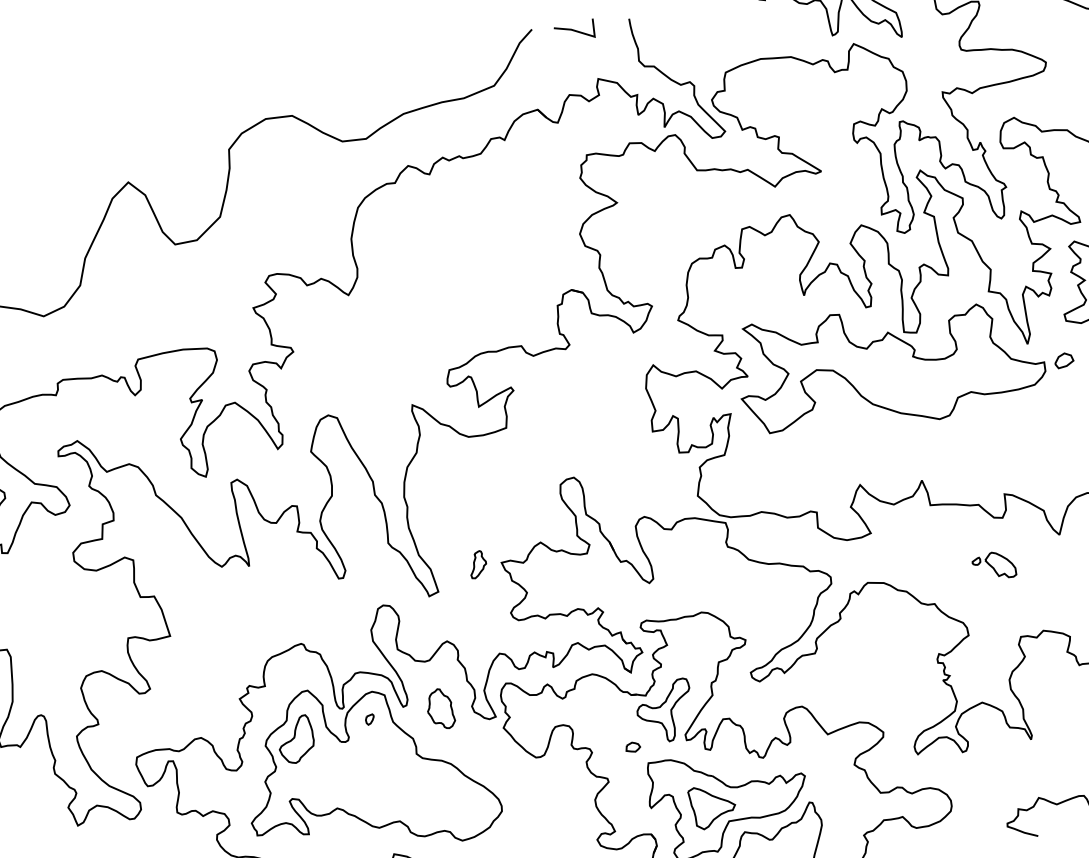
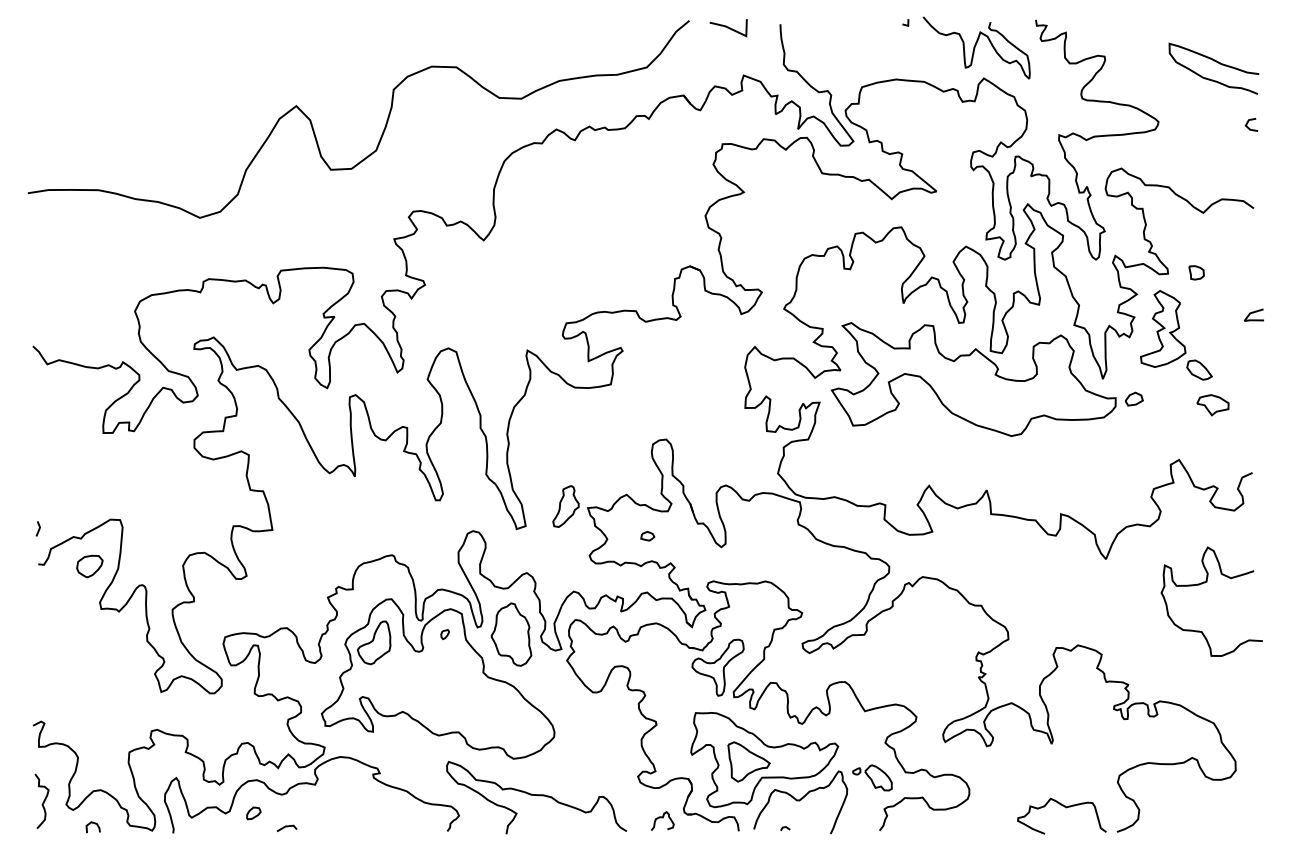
part: (477, 564) -> (565, 506), size x1.67
part: (994, 565) -> (872, 777), moved
part: (440, 709) -> (511, 634), size x1.67
part: (632, 747) -> (647, 536), moved

